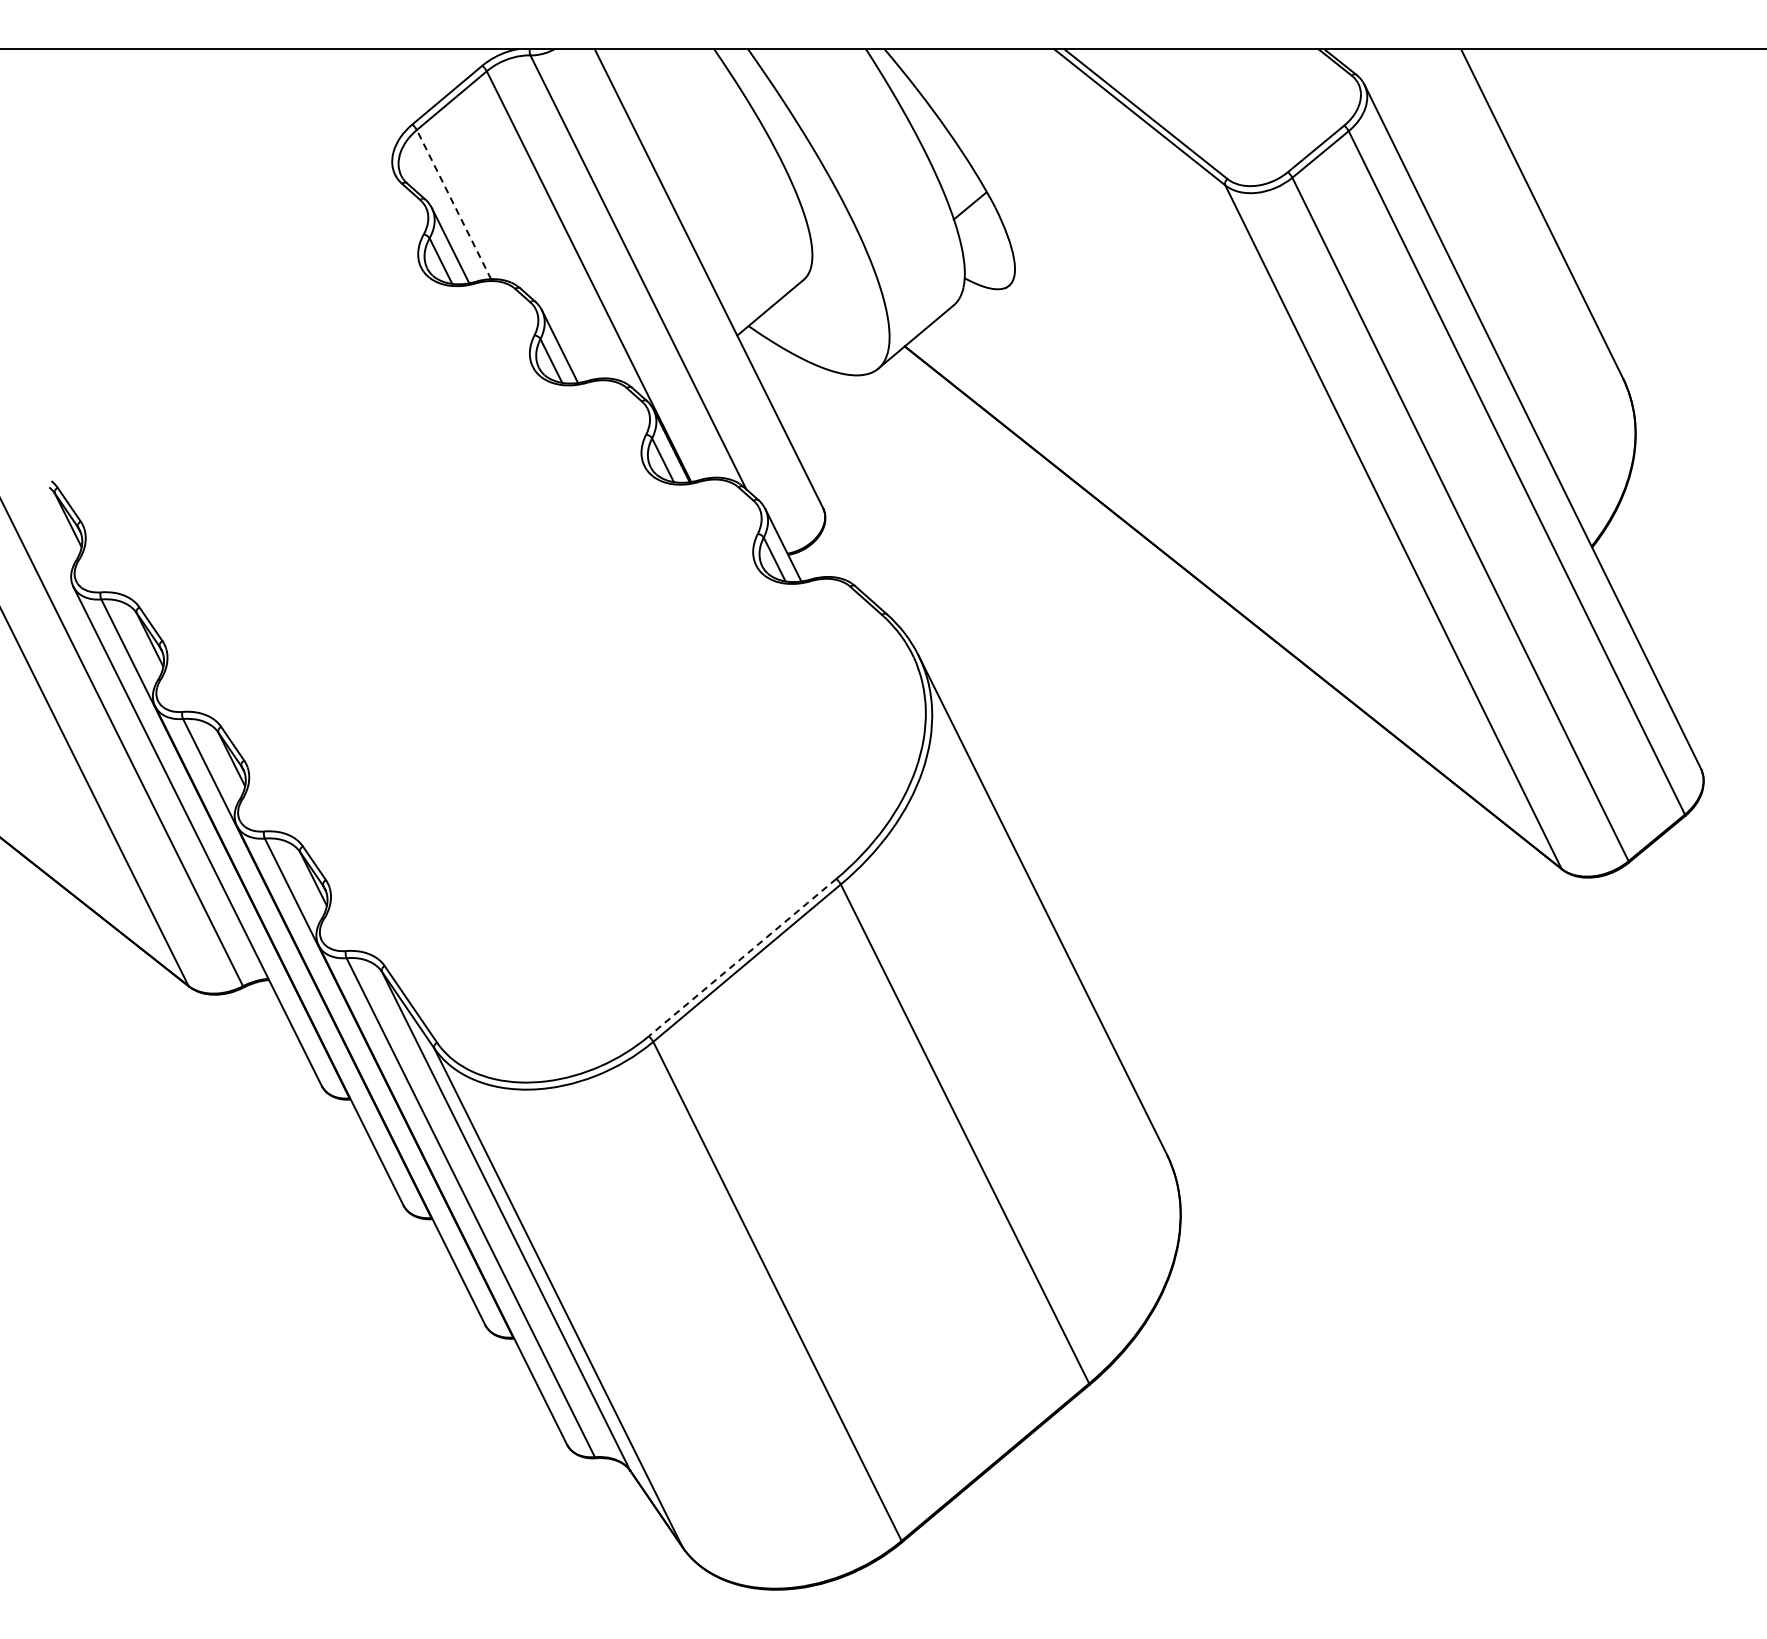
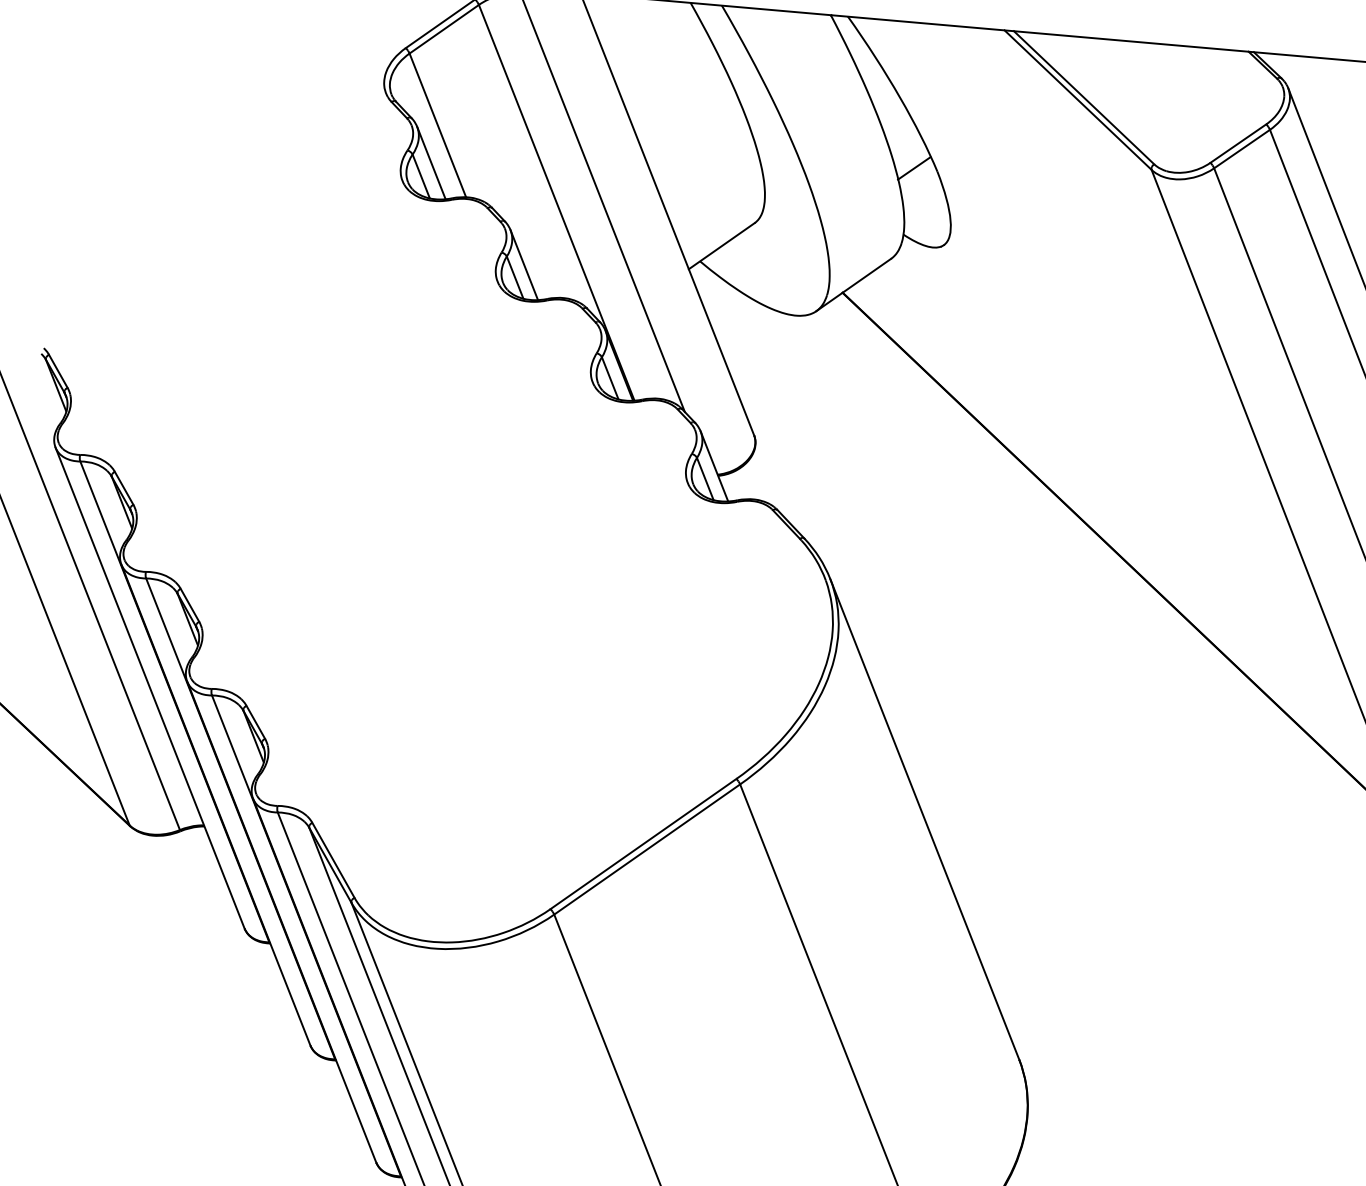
line: (453, 204) -> (437, 125), dashed -> solid
line: (742, 958) -> (643, 844), dashed -> solid

